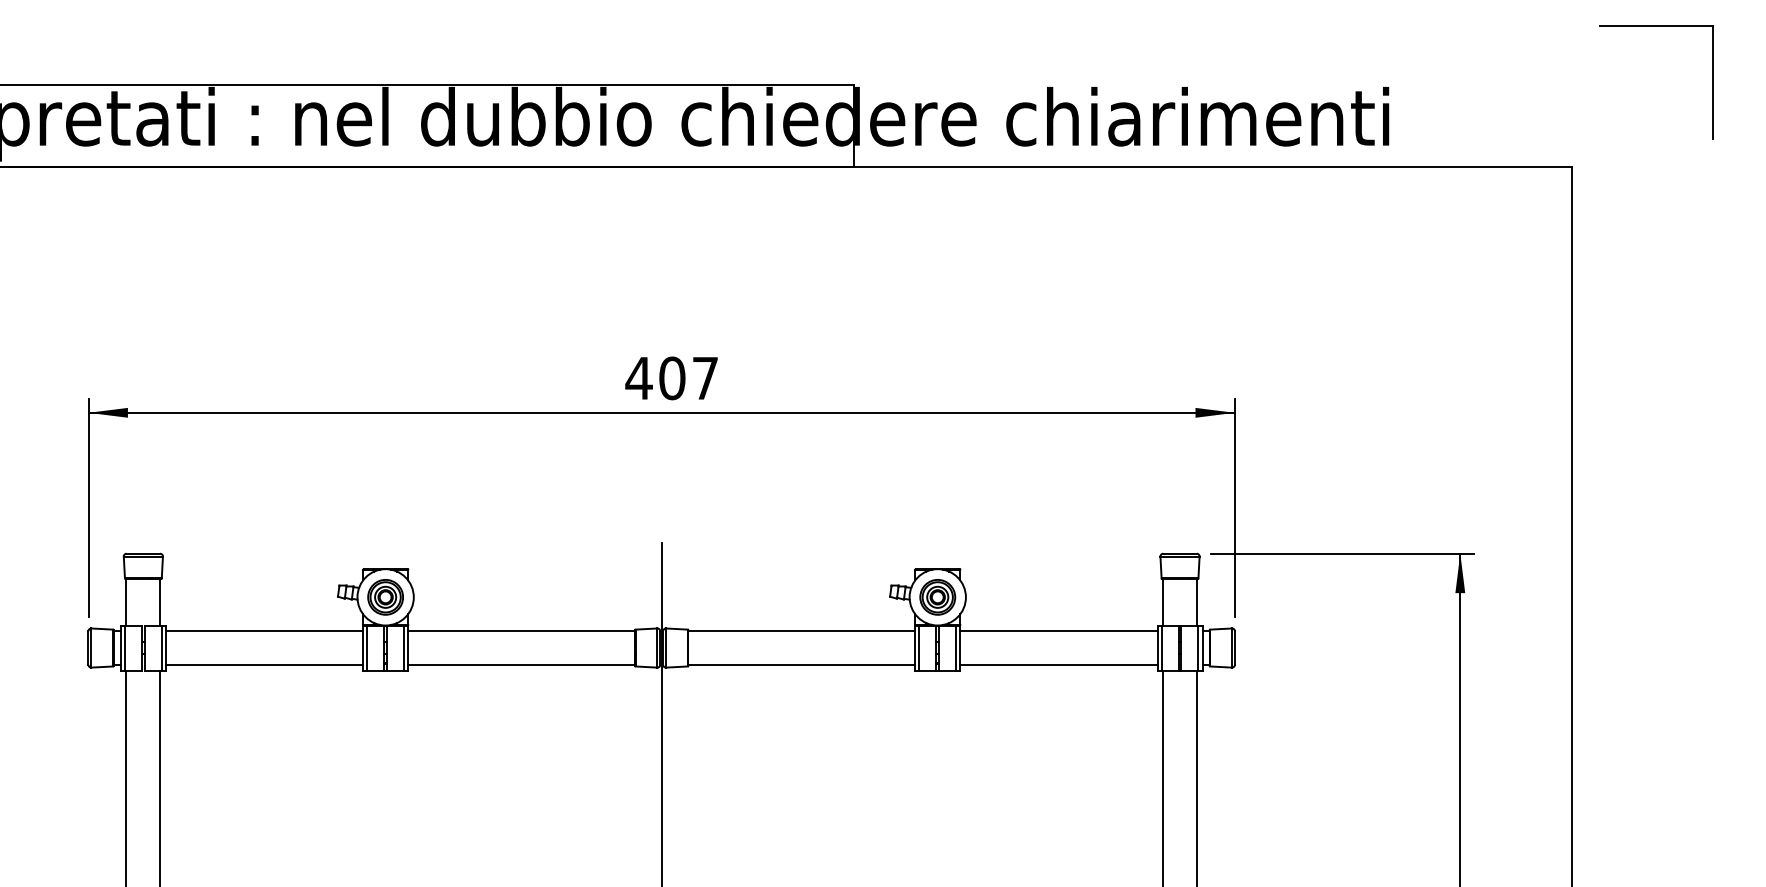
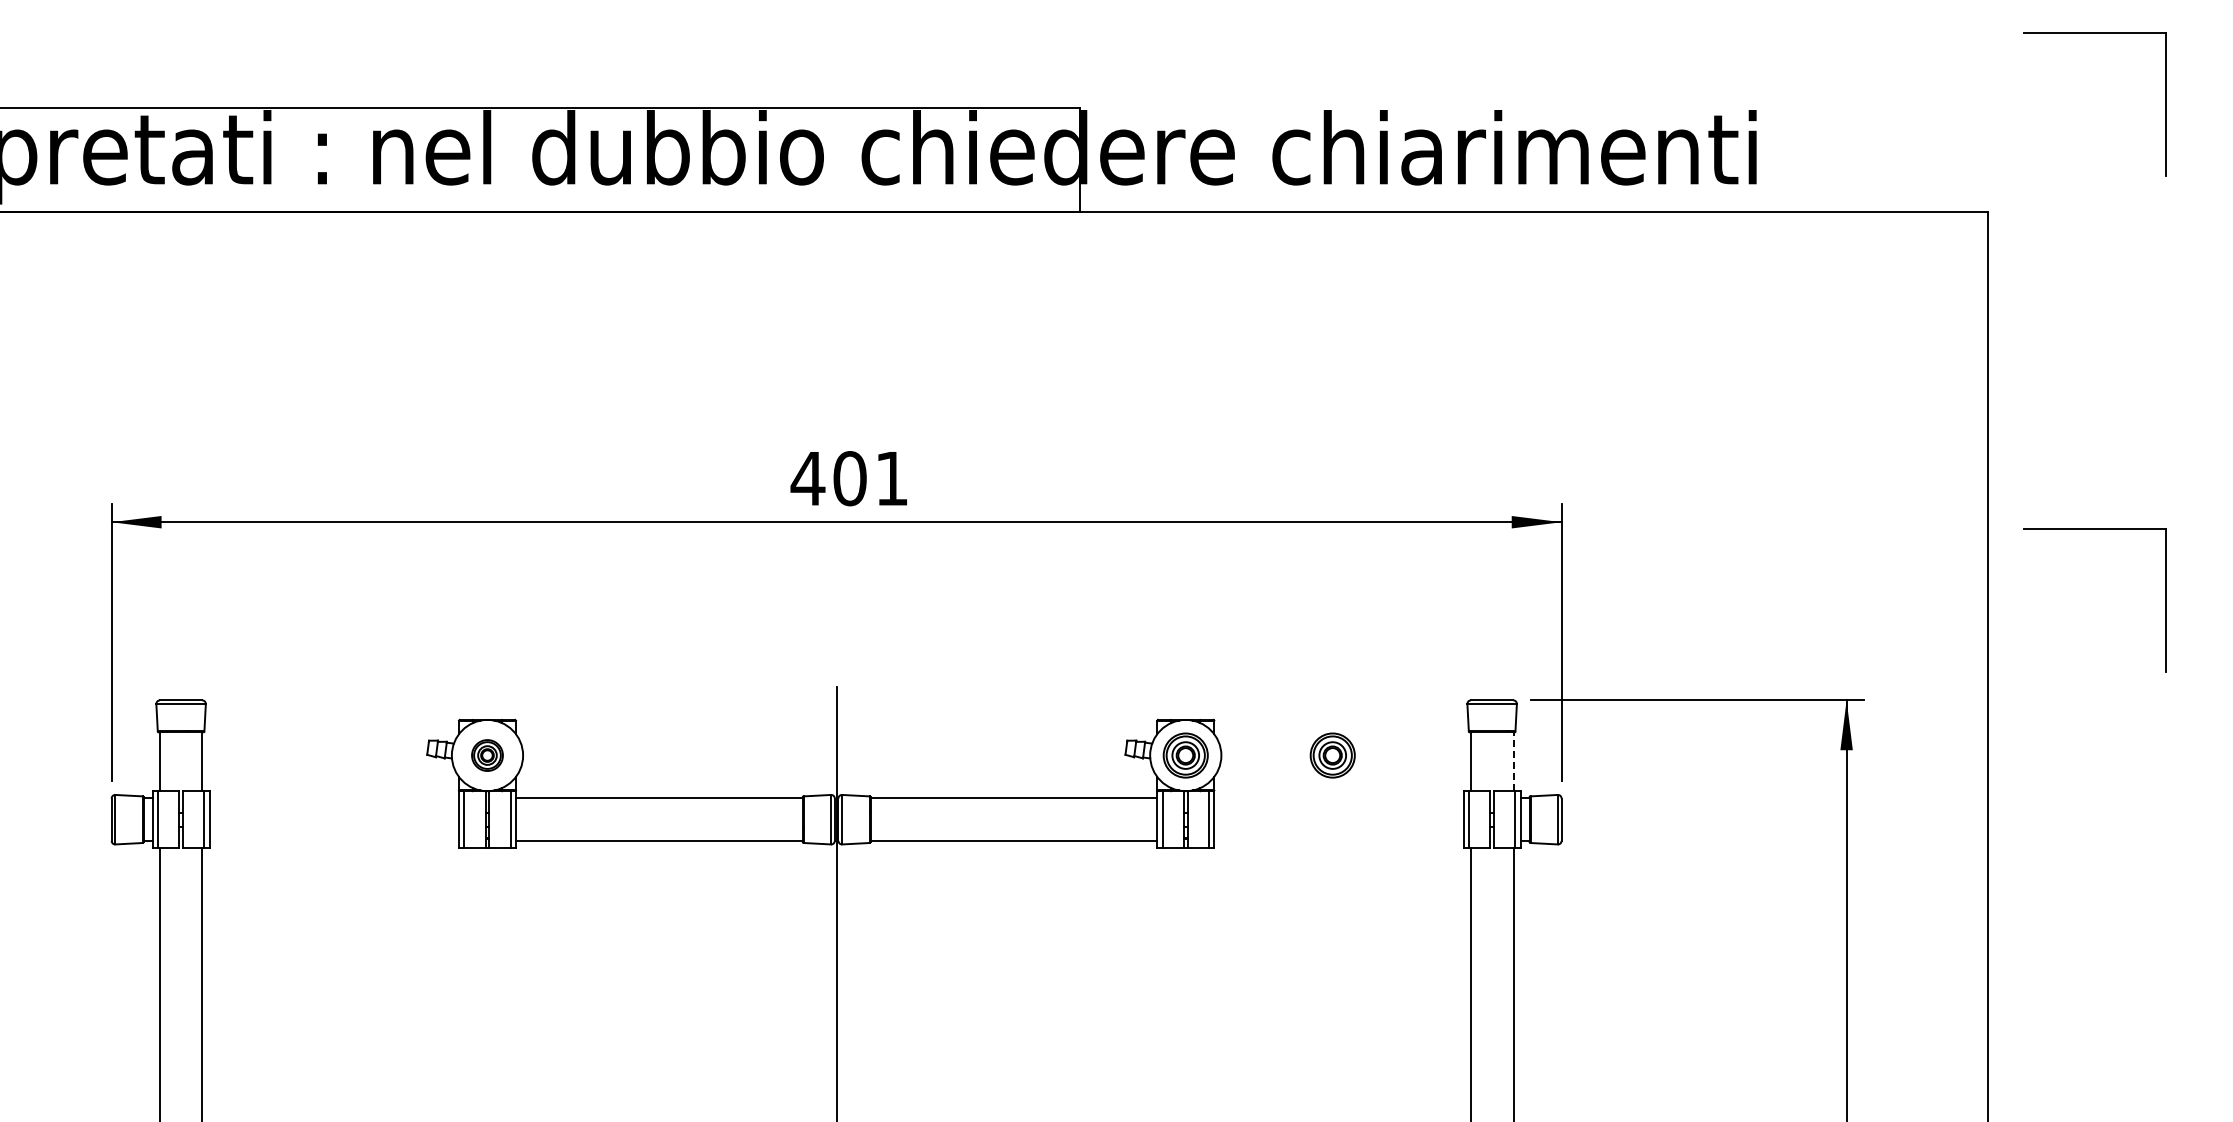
text: (705, 378) -> (891, 478), 407 -> 401
part: (1656, 418) -> (2094, 529), added
part: (385, 597) -> (487, 755), size x0.7
part: (1053, 597) -> (1332, 755), added
line: (1196, 602) -> (1513, 761), solid -> dashed
line: (263, 631) -> (333, 798), removed
line: (1058, 631) -> (1338, 798), removed
line: (263, 665) -> (333, 841), removed
line: (1058, 665) -> (1338, 841), removed

